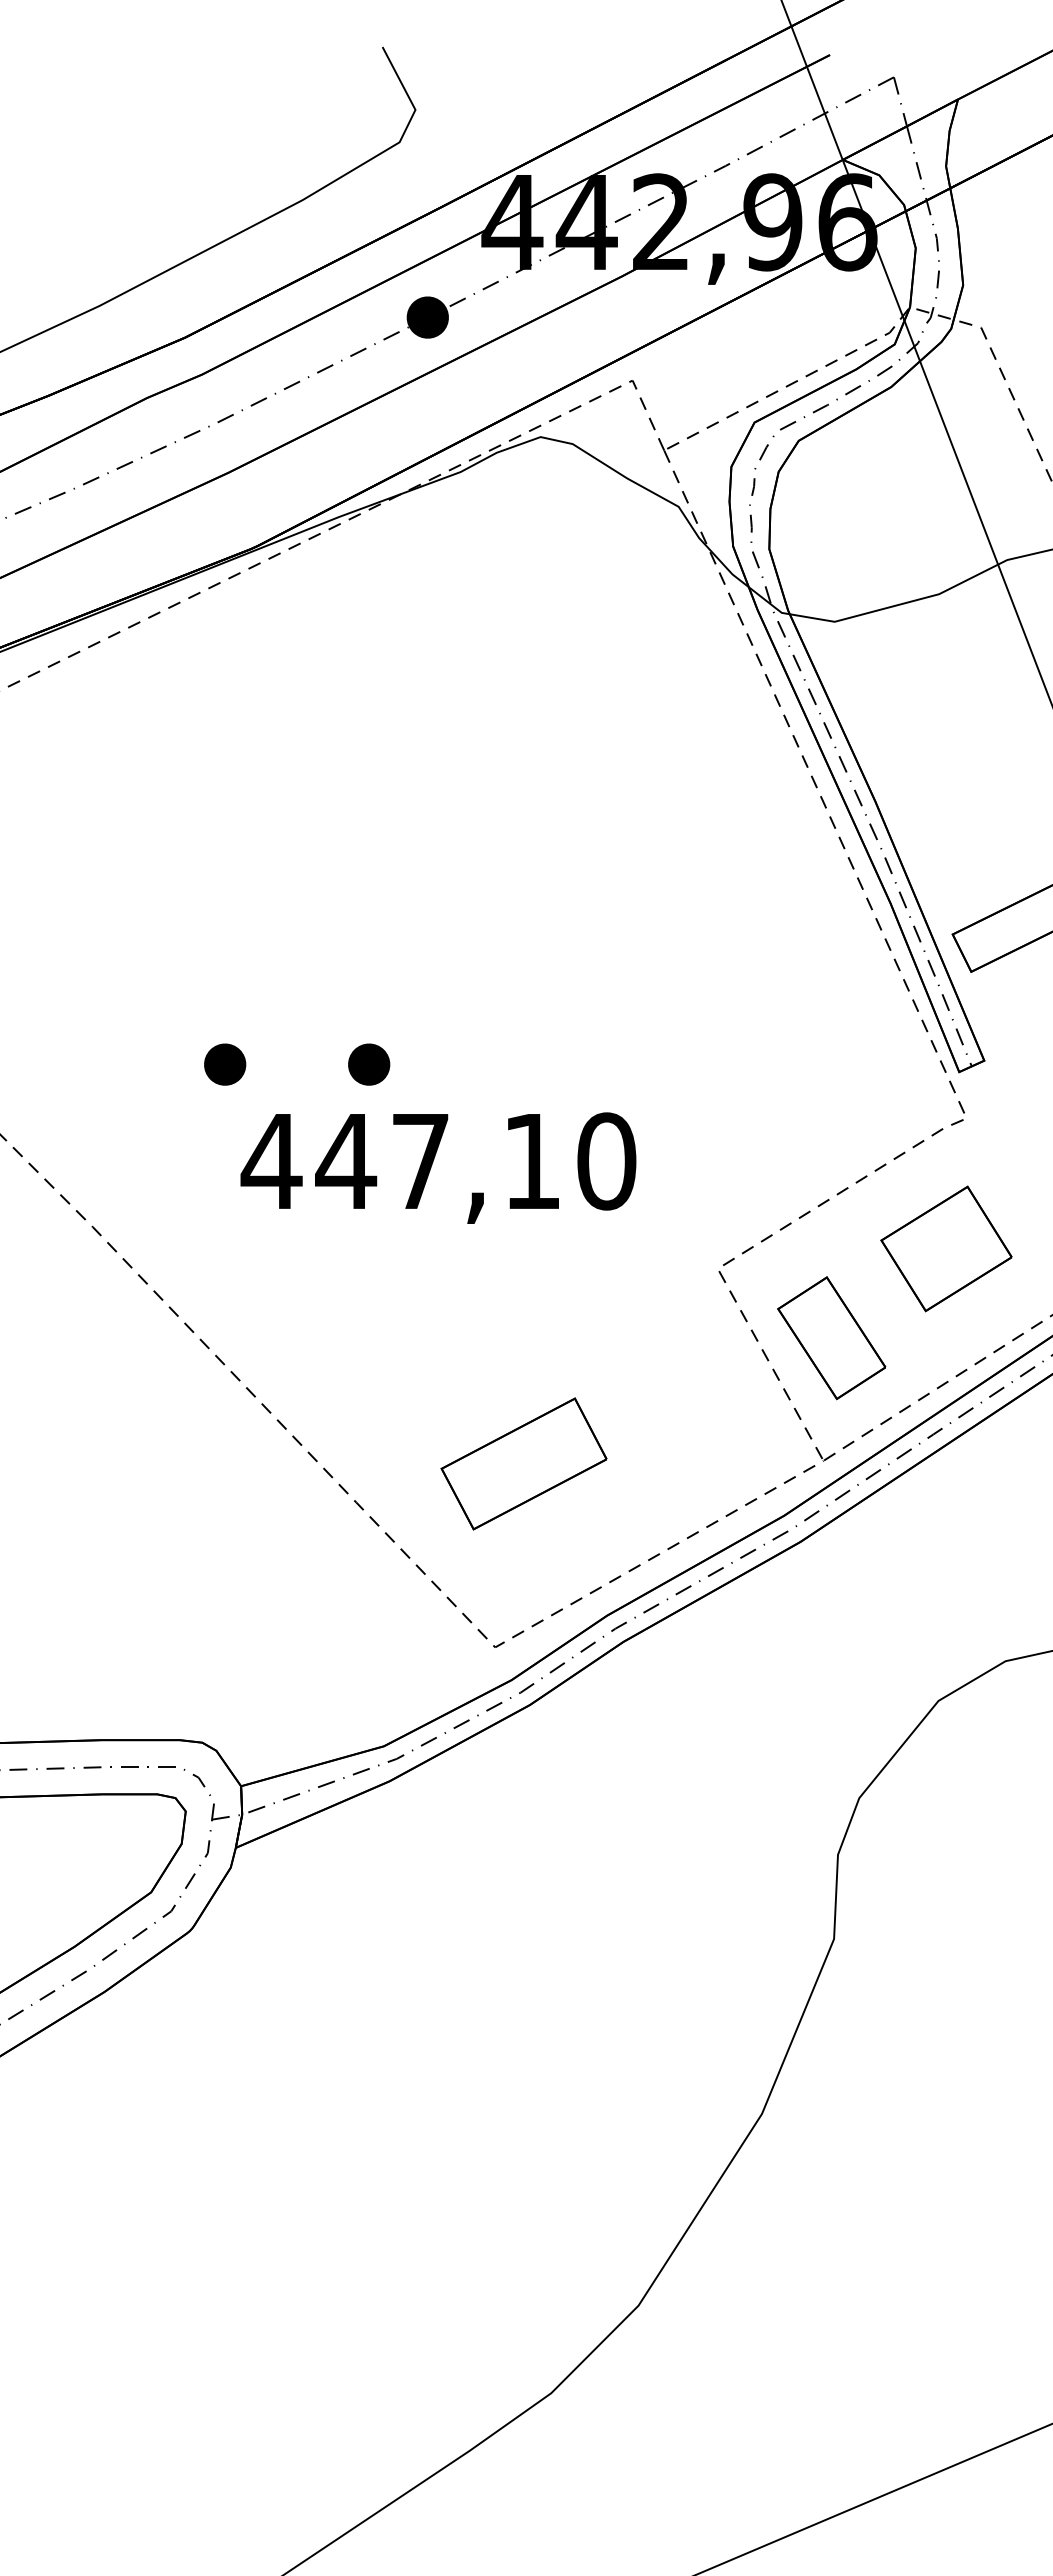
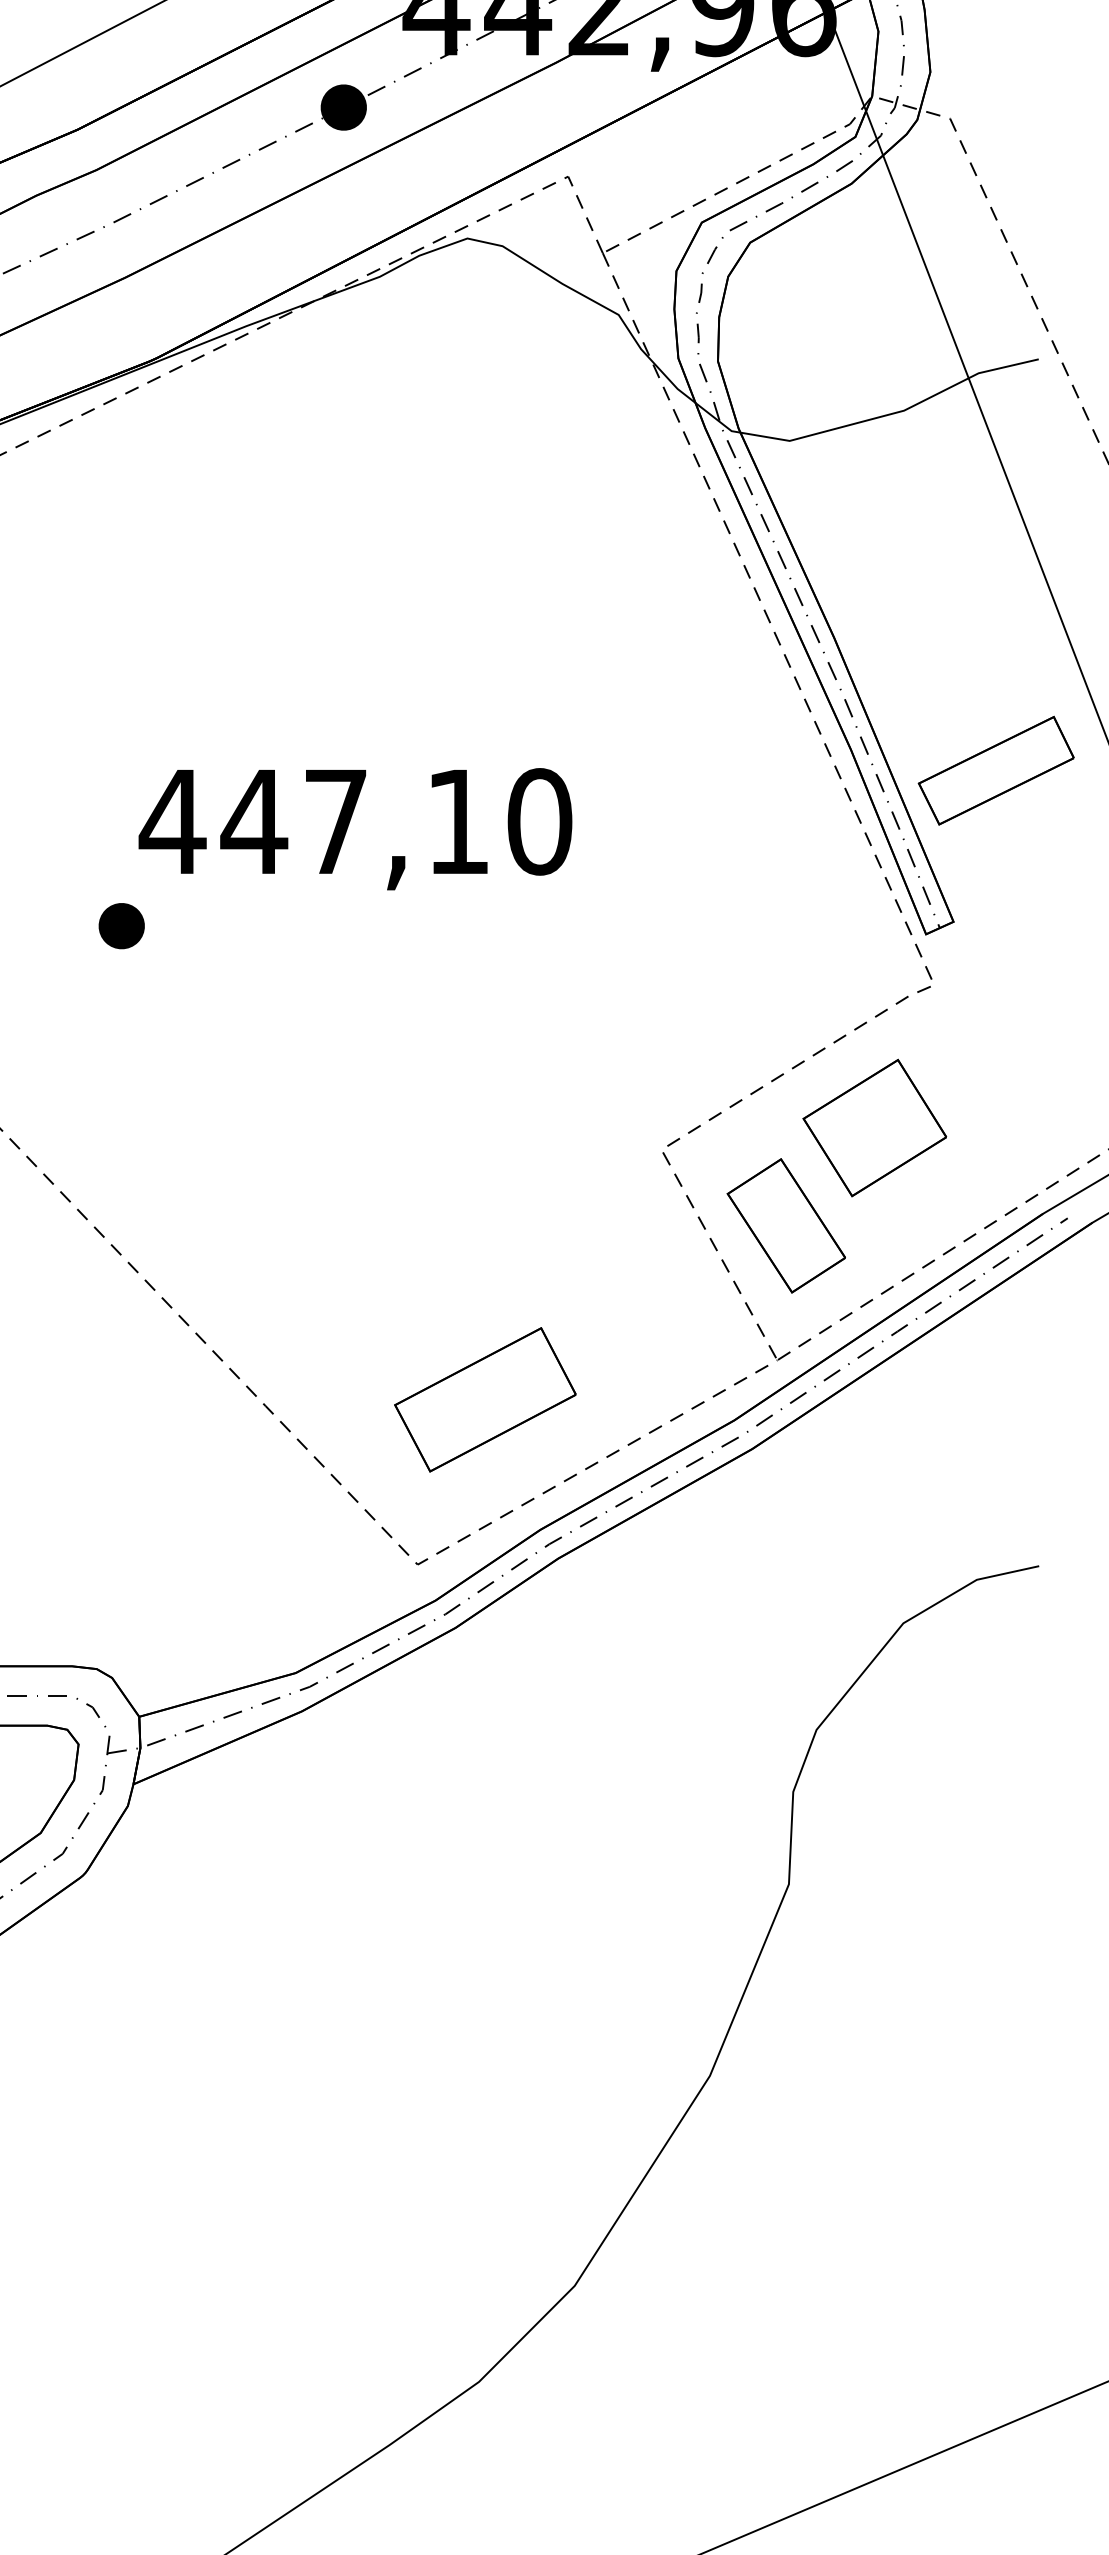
part: (369, 1064) -> (279, 925), removed
text: (438, 1167) -> (355, 828), moved
part: (946, 1248) -> (874, 1127), moved
part: (523, 1463) -> (484, 1399), moved

